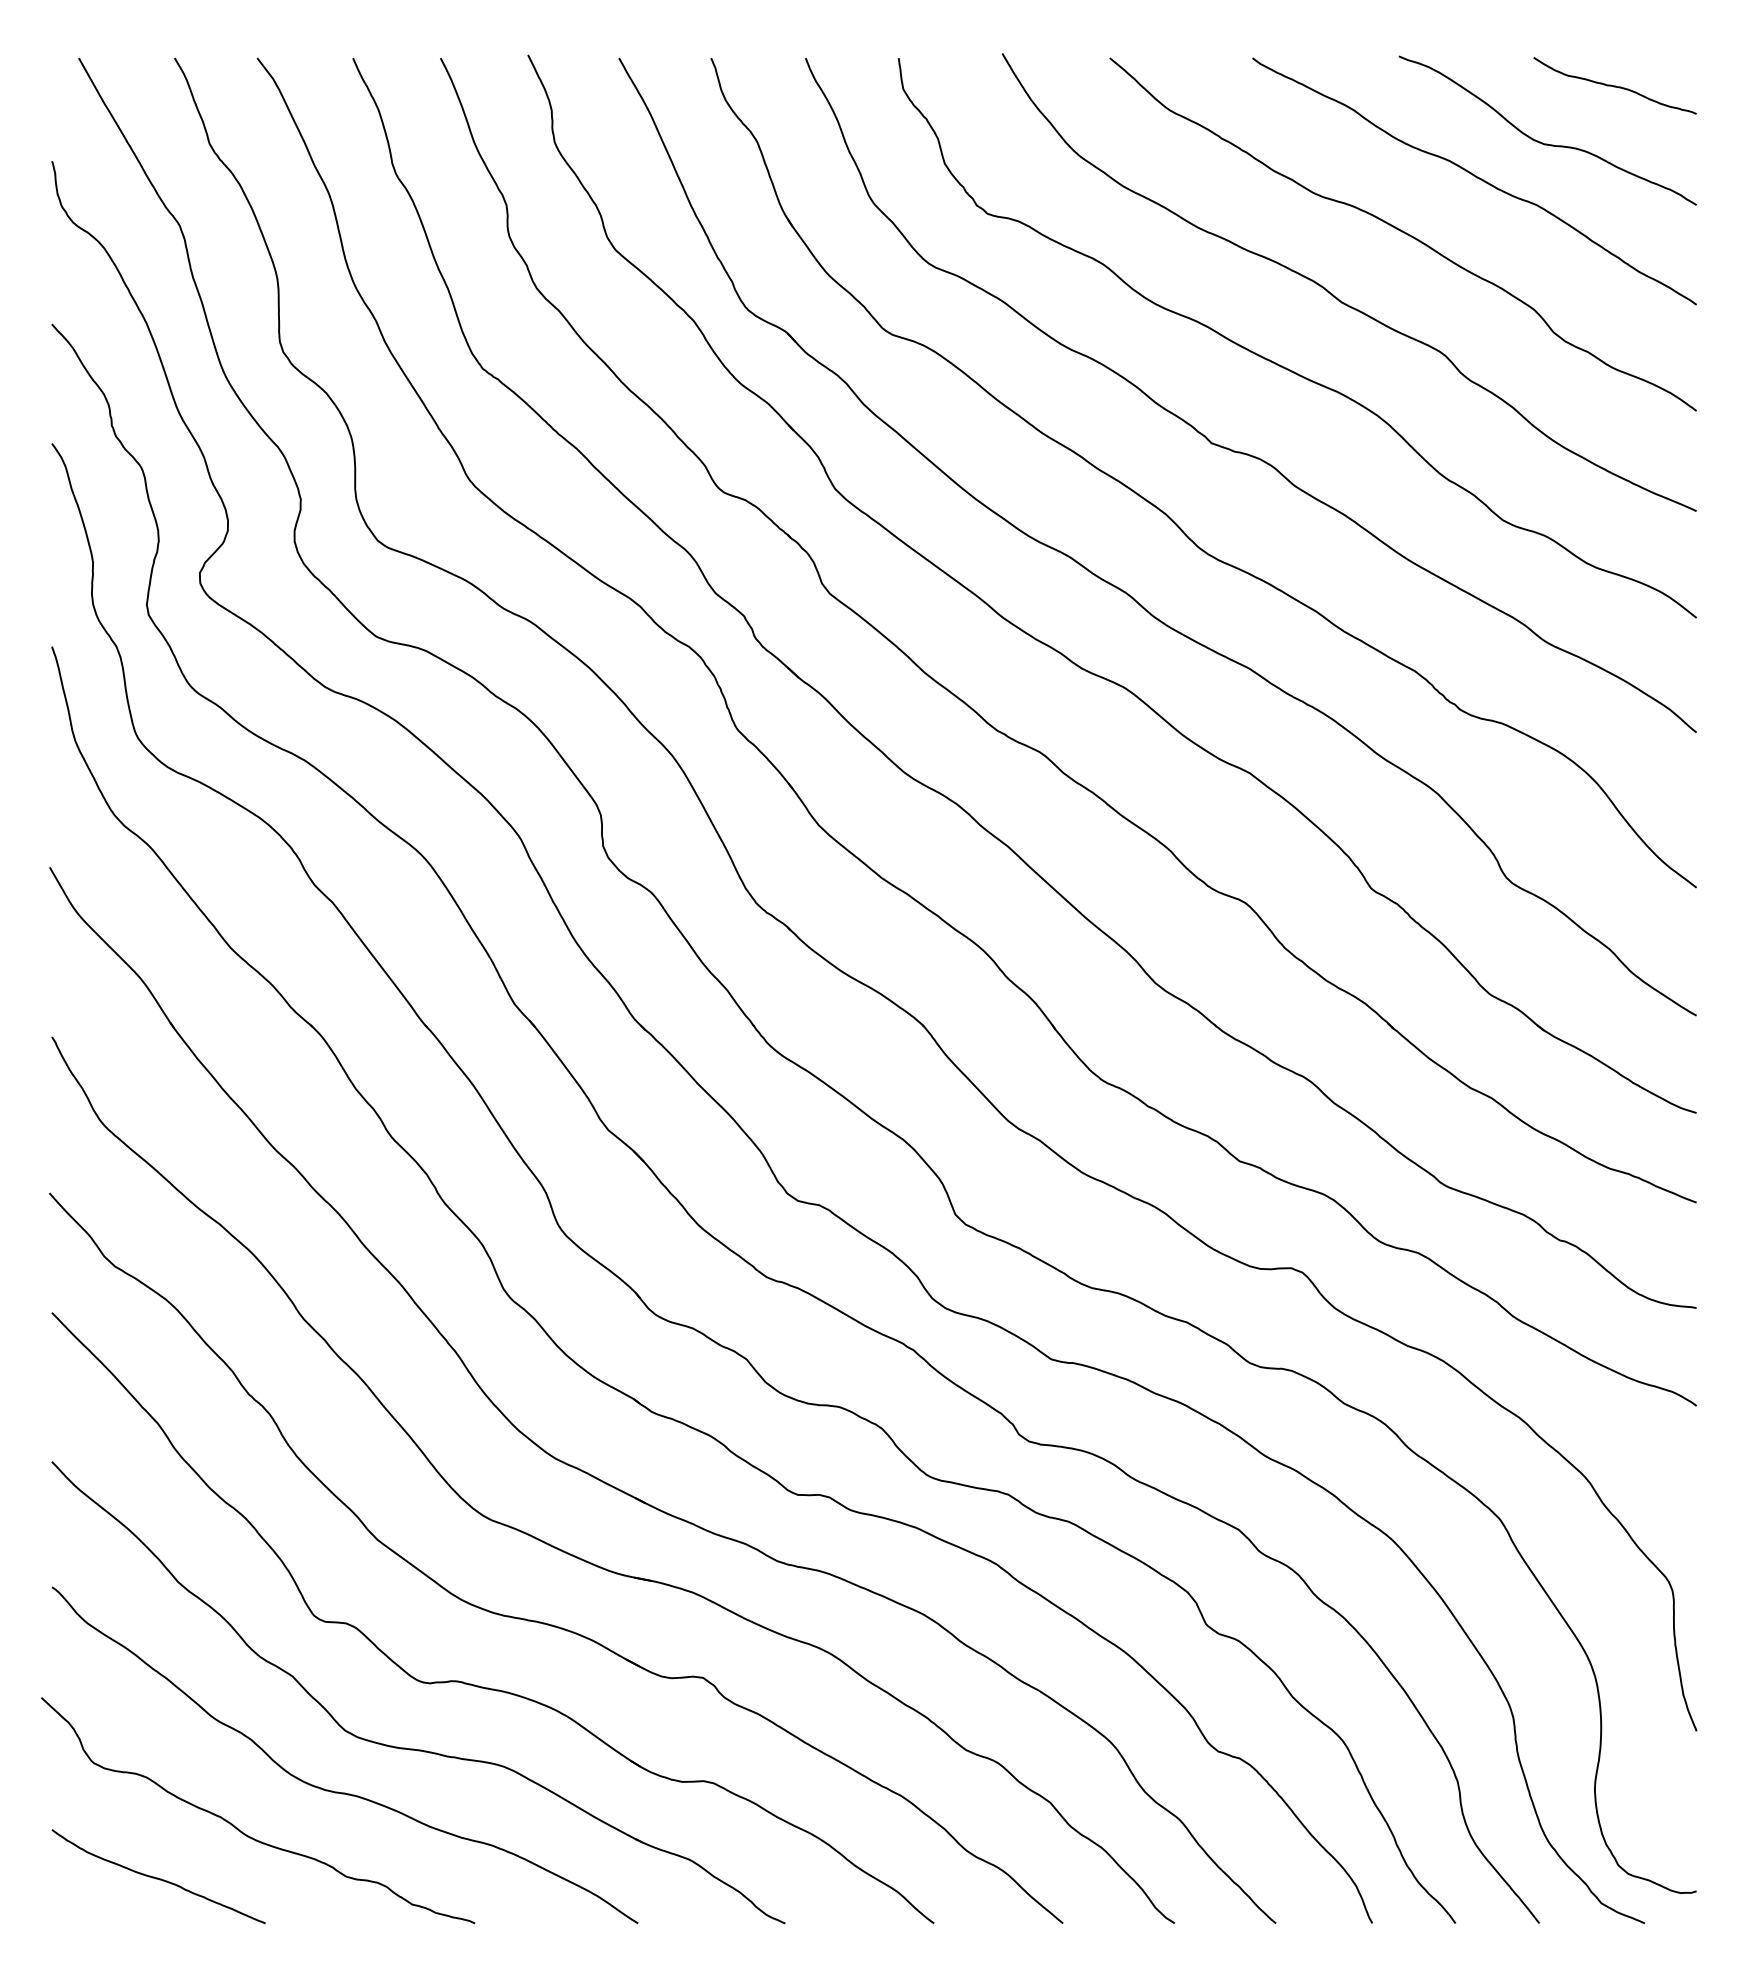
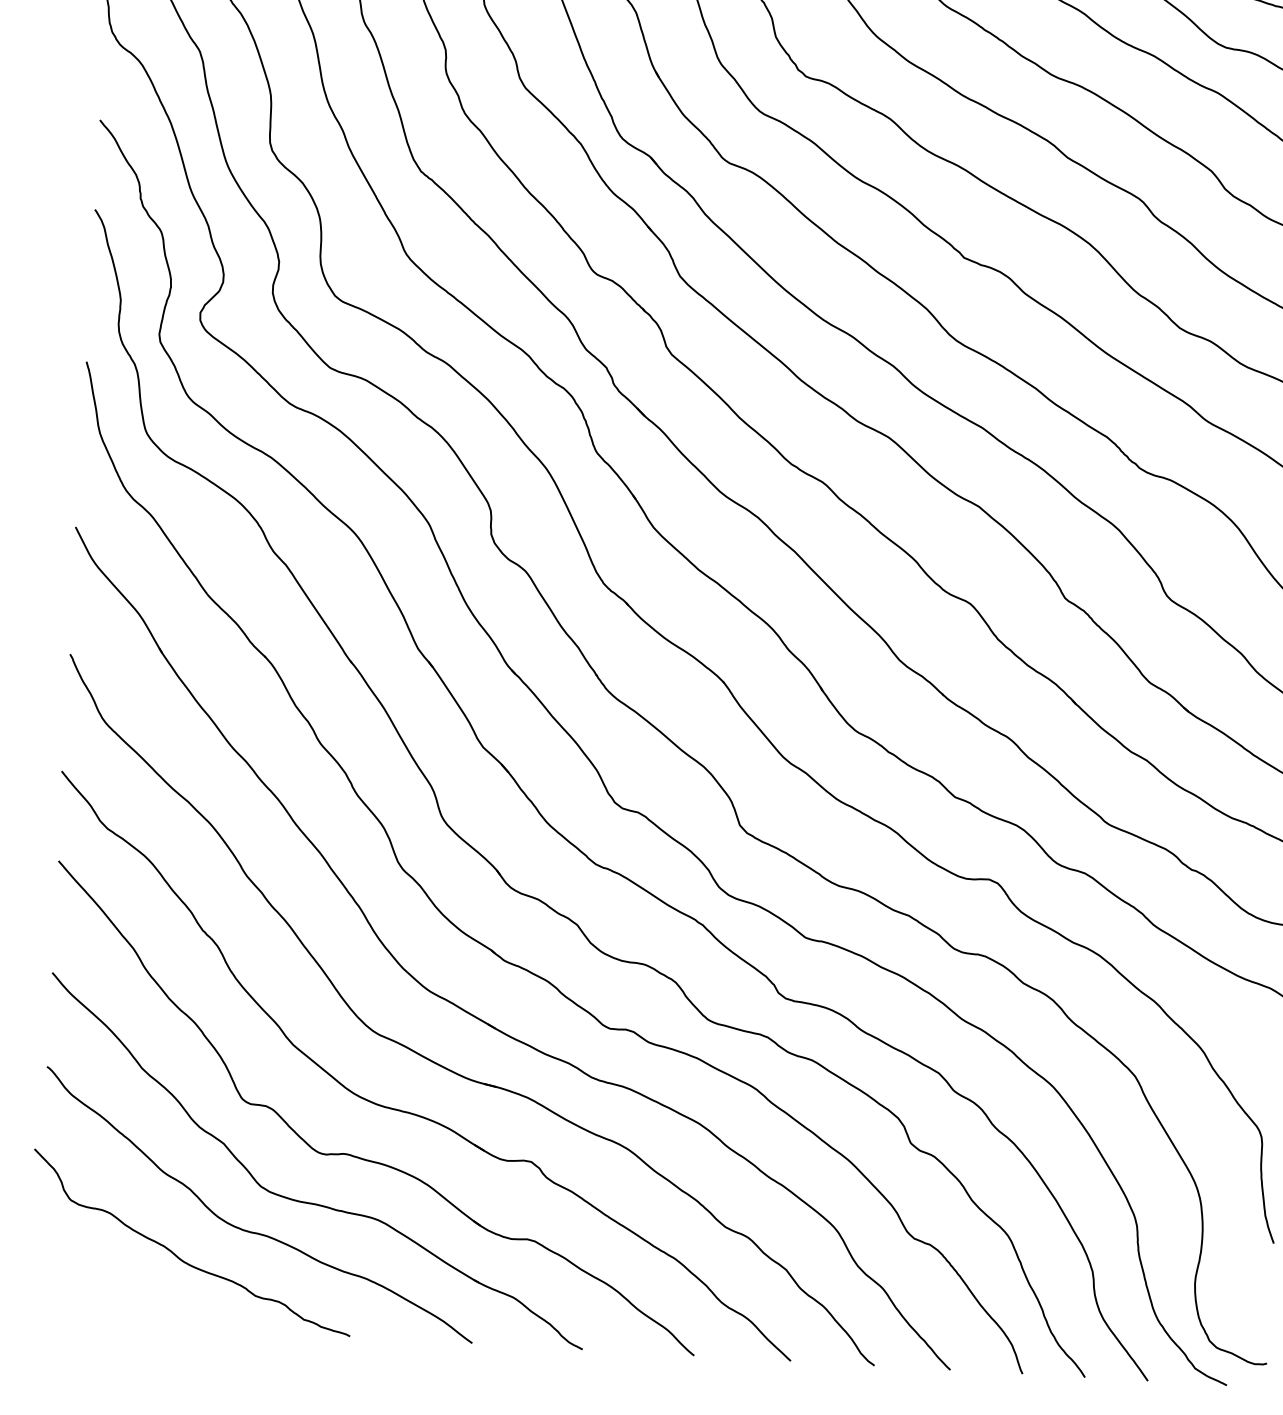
curve: (157, 1877) -> (114, 1288), removed

